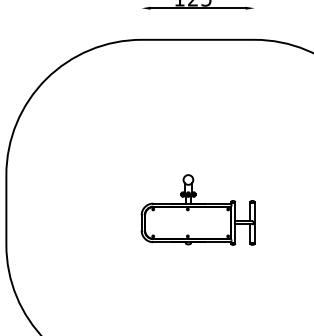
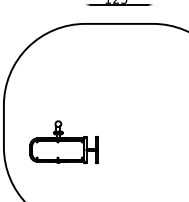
part: (196, 210) -> (63, 142), moved

